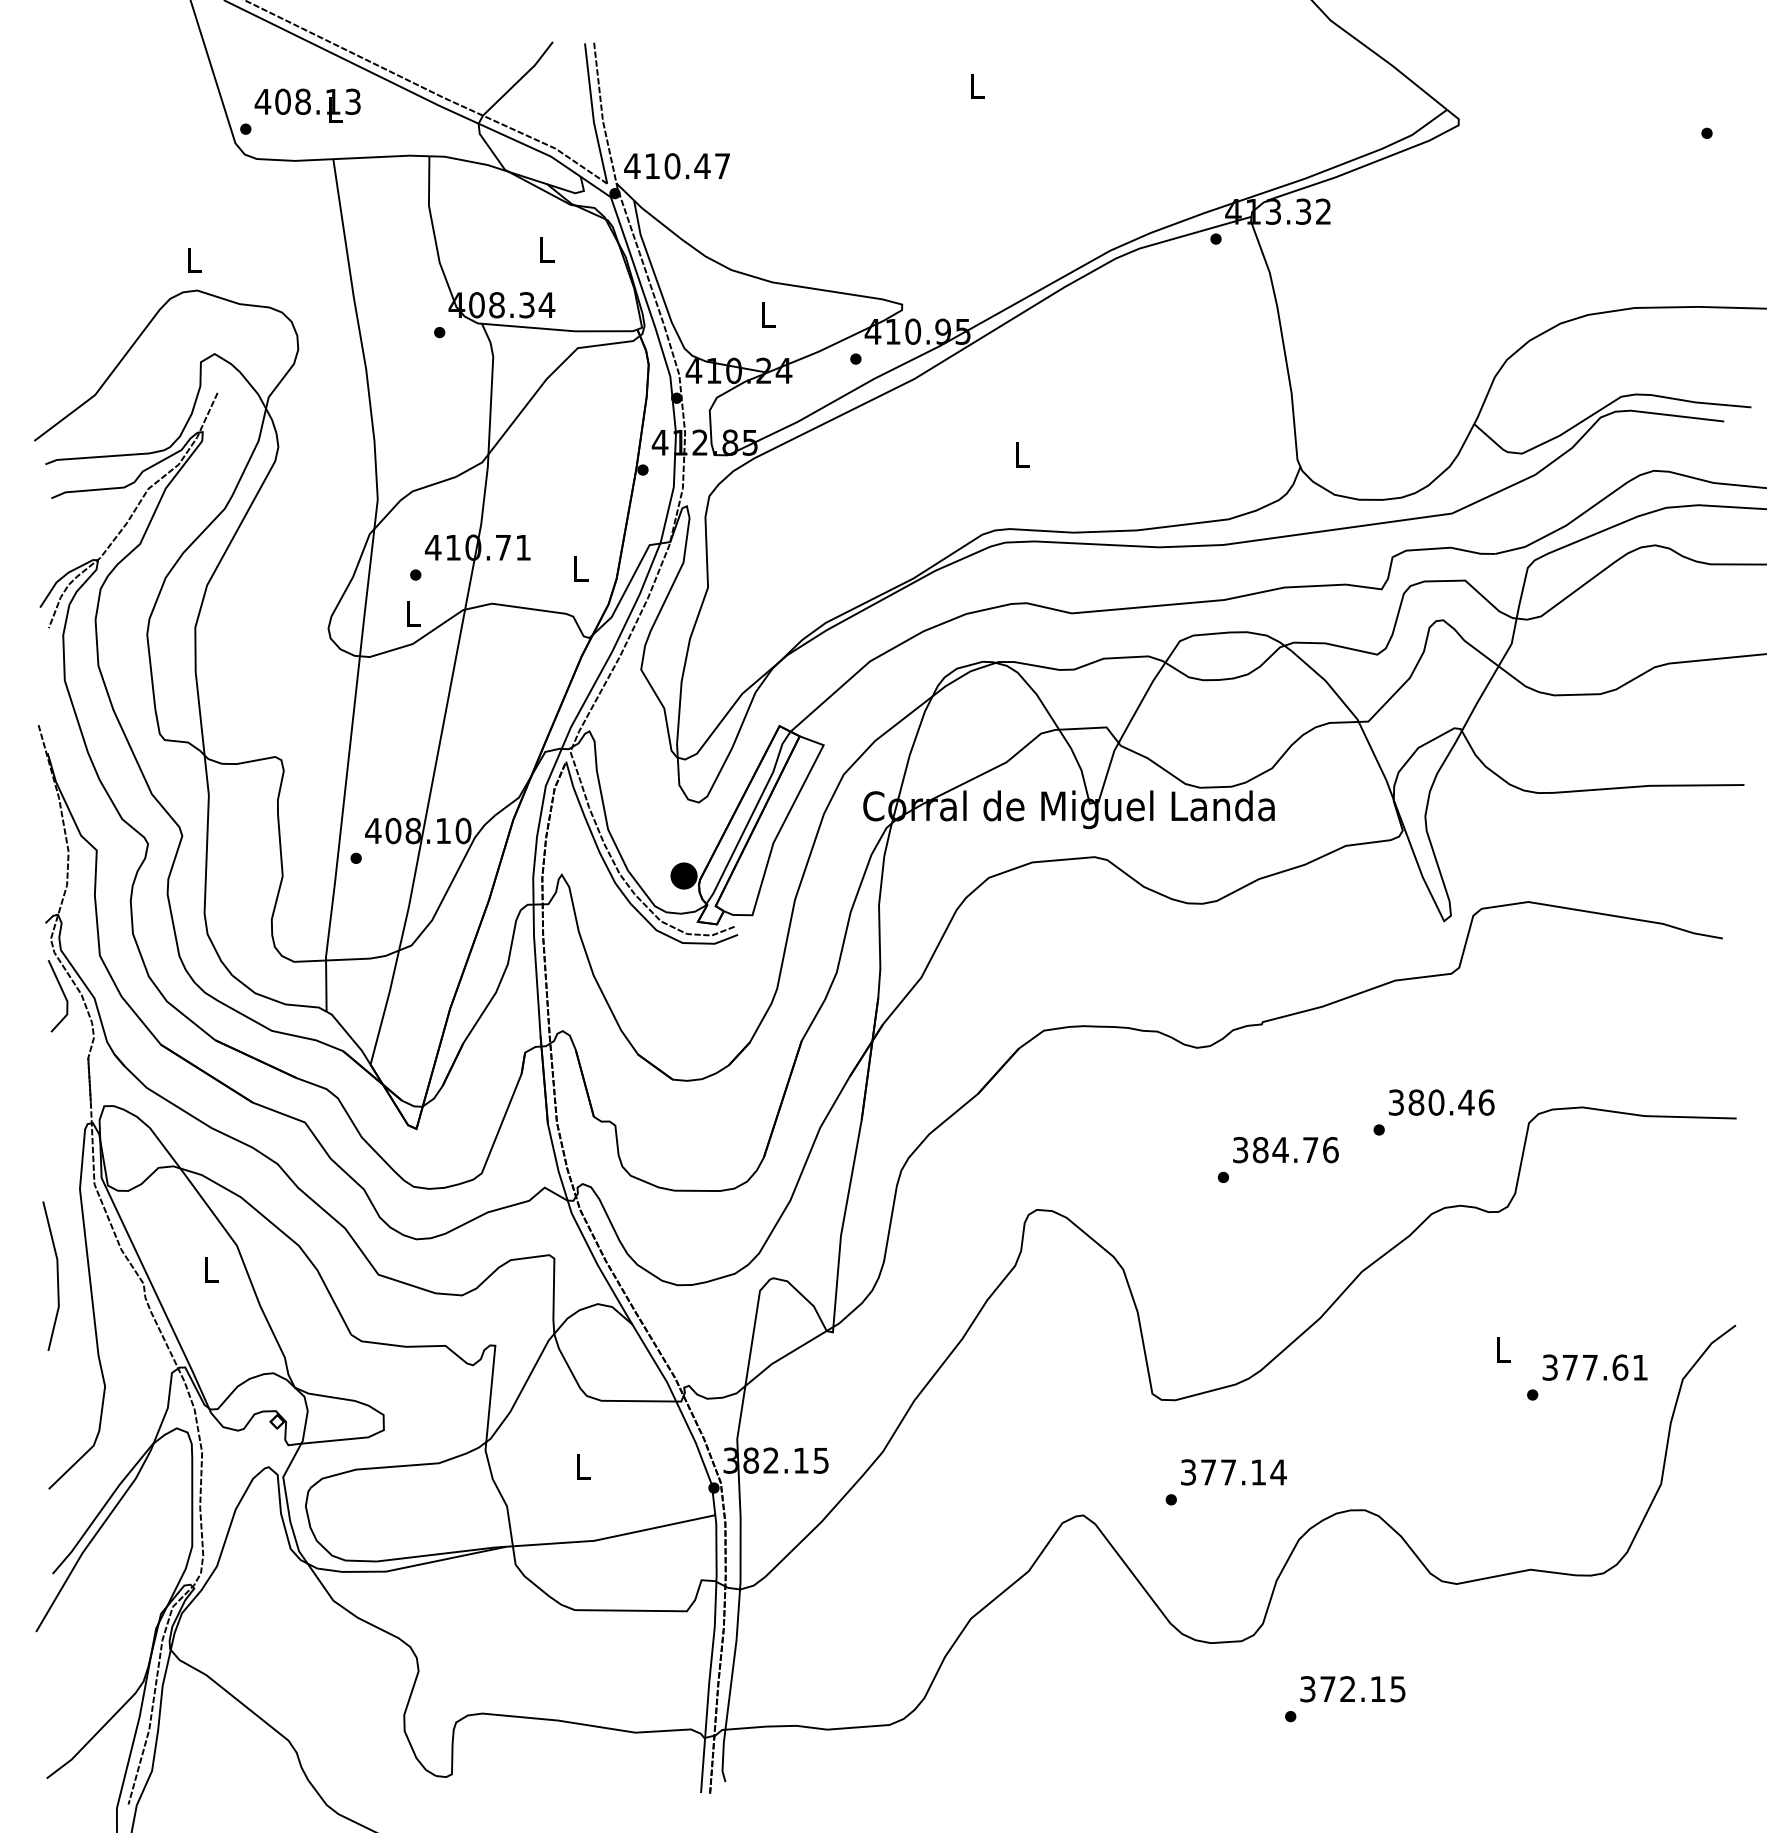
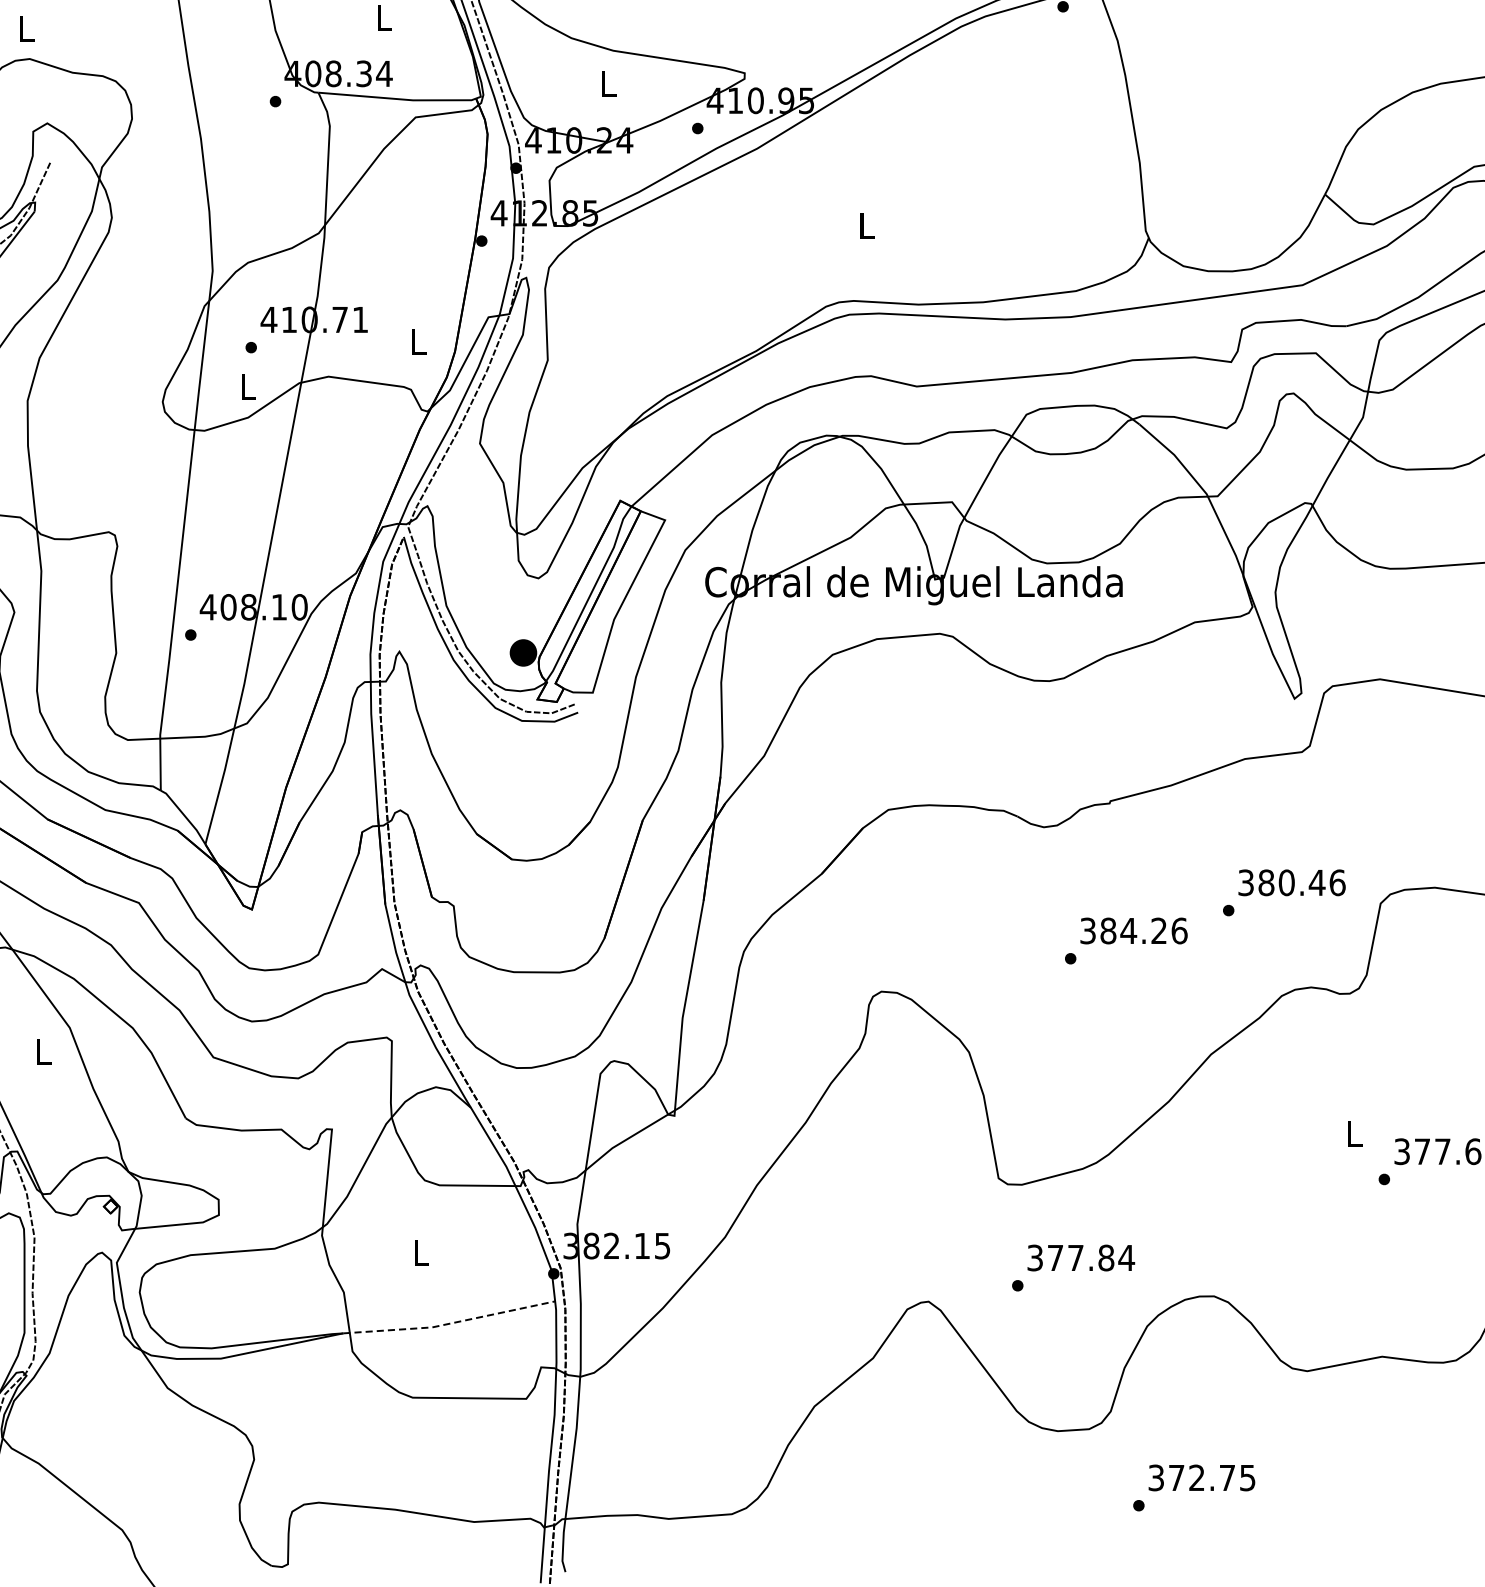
text: (1310, 1149) -> (1158, 930), 384.76 -> 384.26
text: (1258, 1472) -> (1106, 1258), 377.14 -> 377.84
line: (611, 1537) -> (449, 1324), solid -> dashed
text: (1377, 1688) -> (1226, 1477), 372.15 -> 372.75

